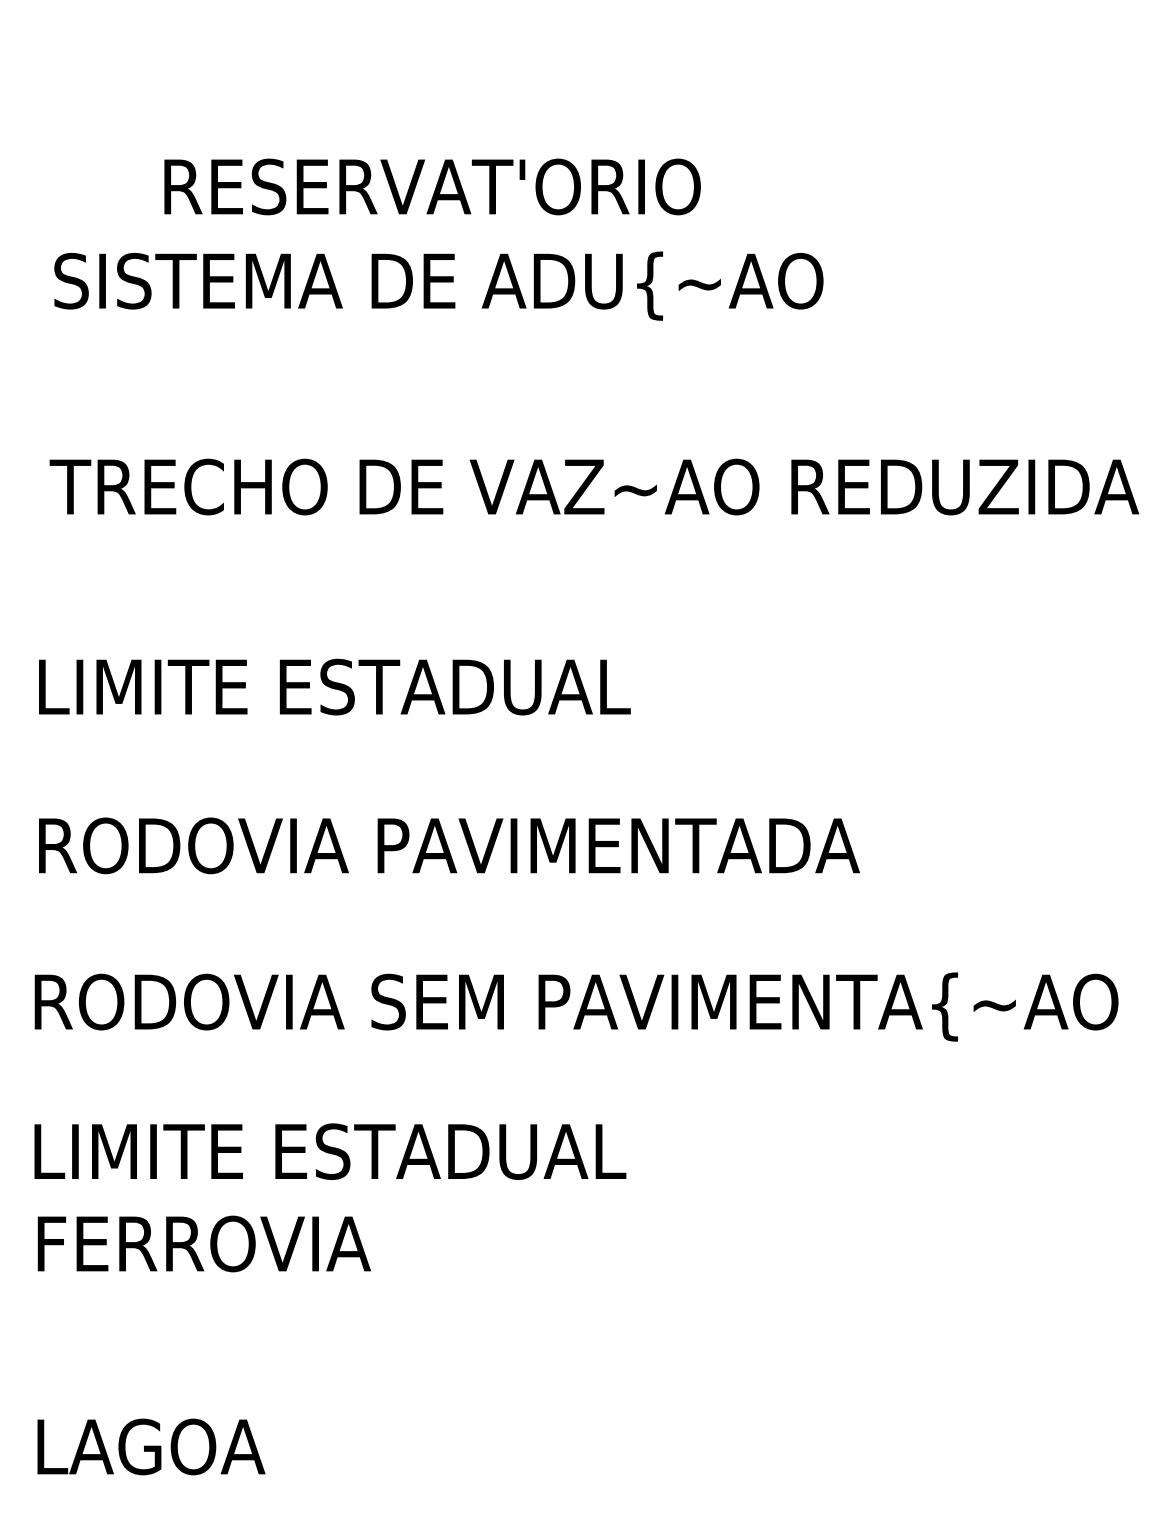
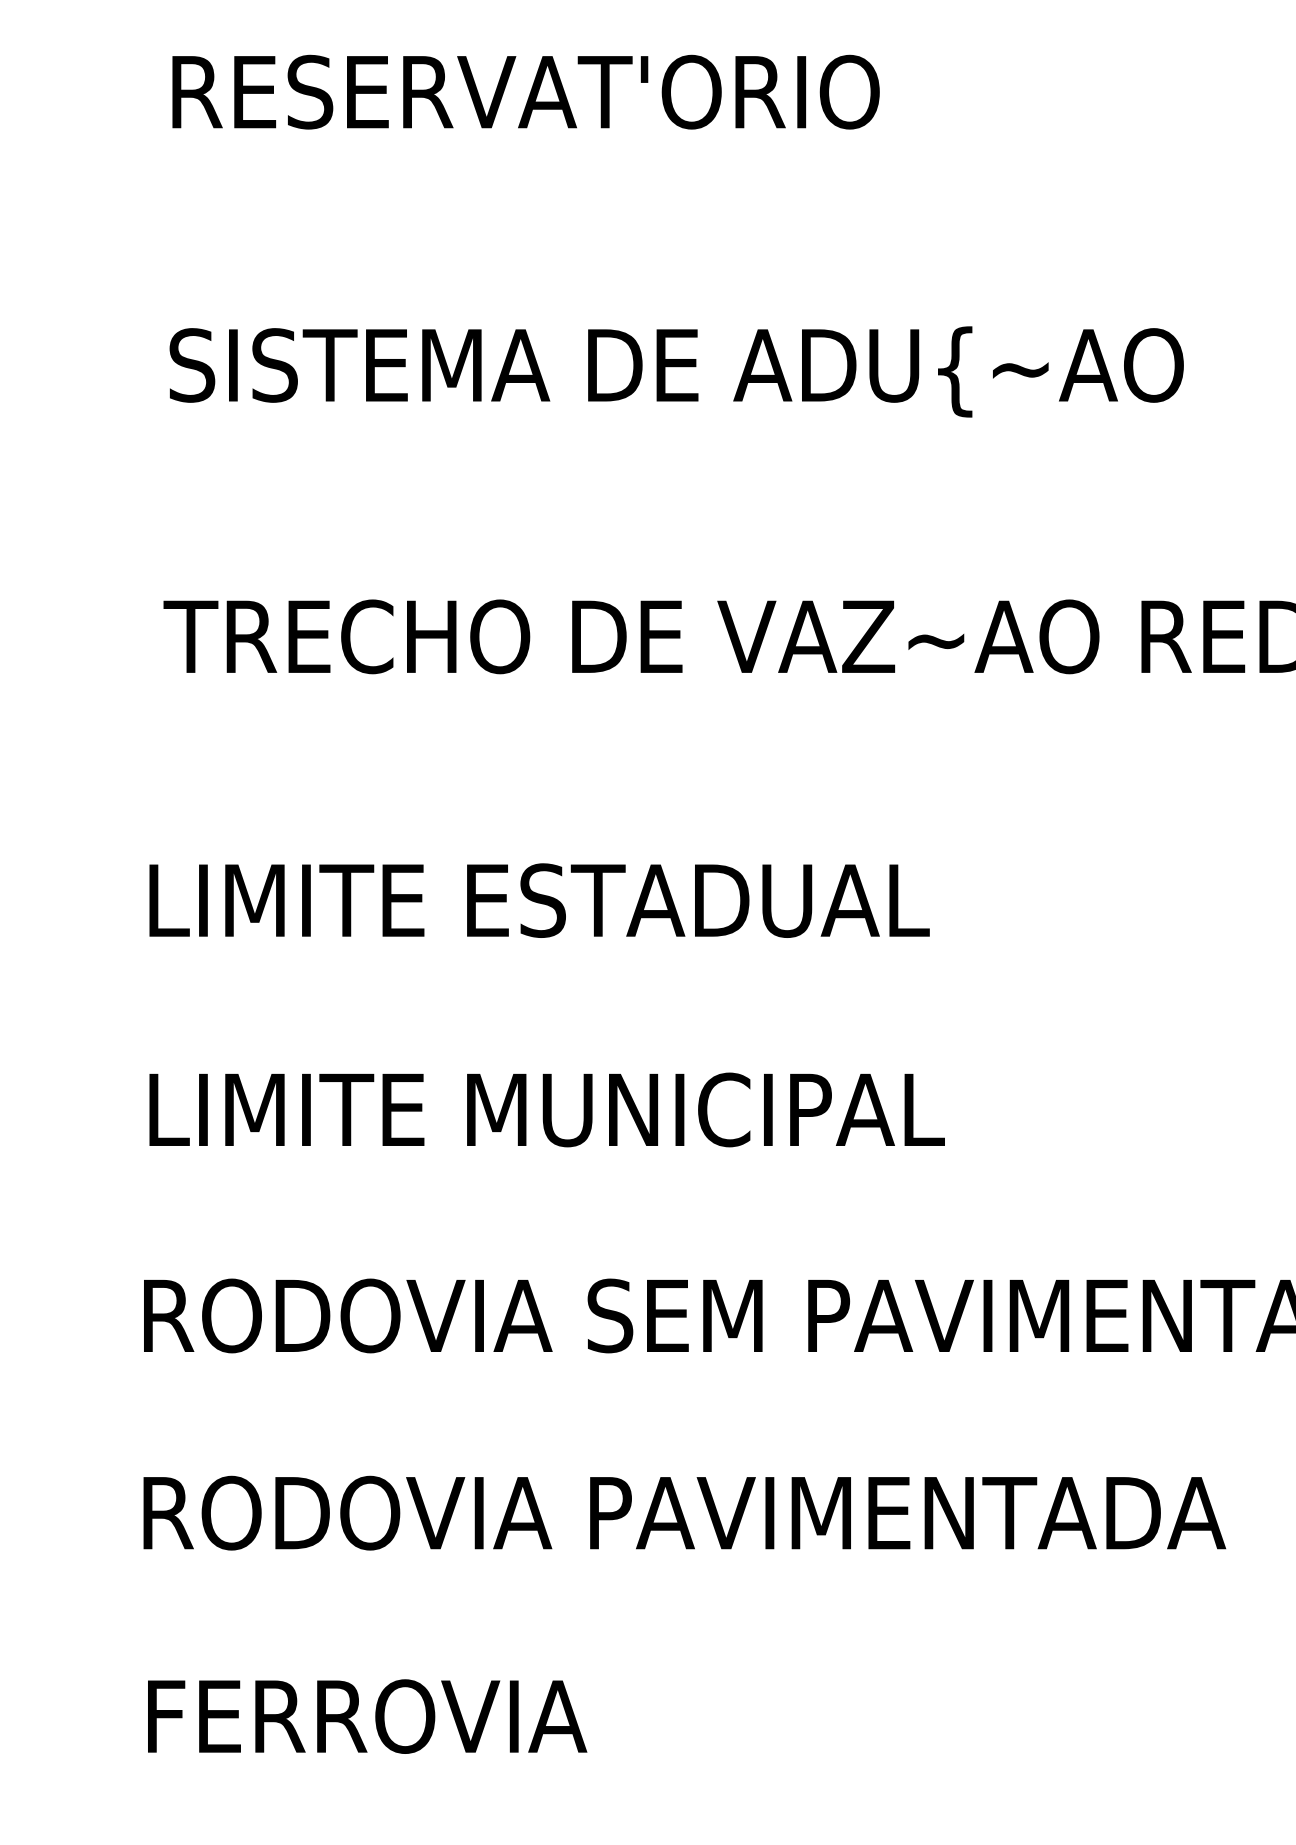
text: (432, 186) -> (525, 91), moved
text: (452, 845) -> (694, 1109), RODOVIA PAVIMENTADA -> LIMITE MUNICIPAL
text: (448, 1151) -> (689, 1512), LIMITE ESTADUAL -> RODOVIA PAVIMENTADA
text: (203, 1243) -> (366, 1715), moved

